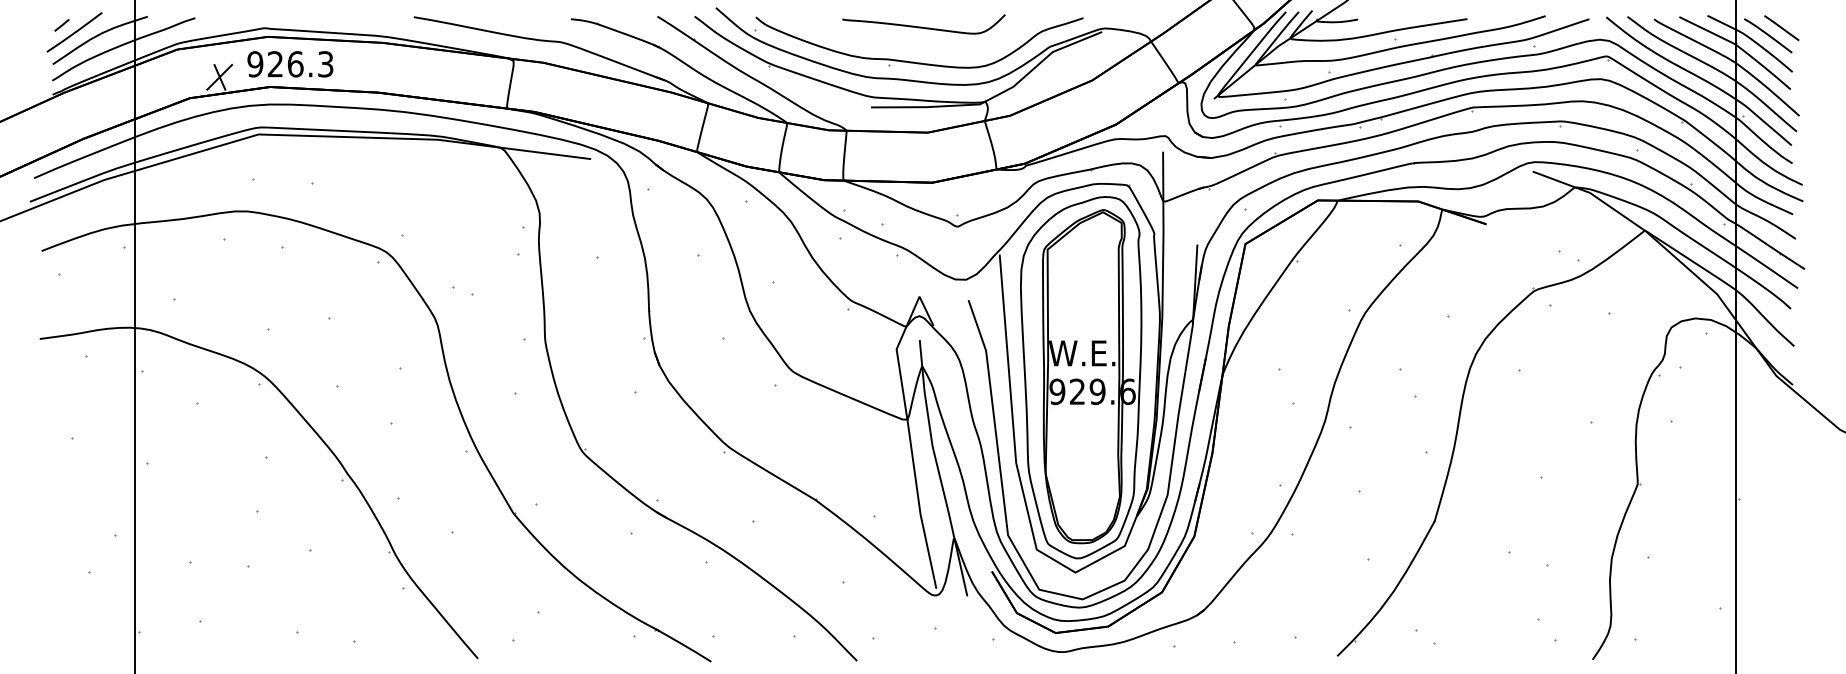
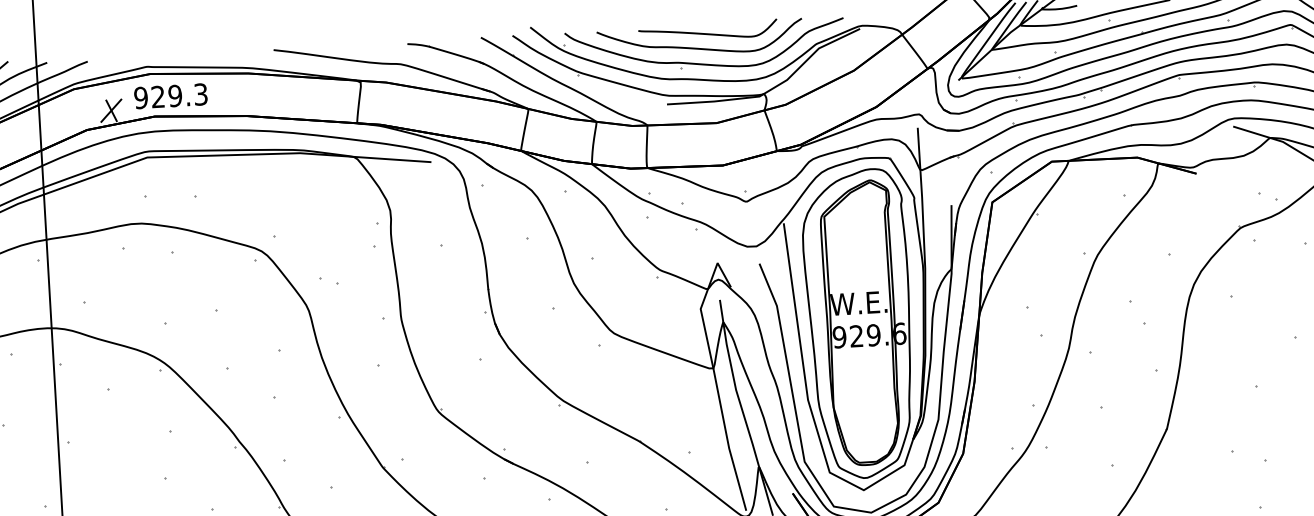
curve: (913, 43) -> (700, 47), added
text: (295, 64) -> (175, 96), 926.3 -> 929.3

